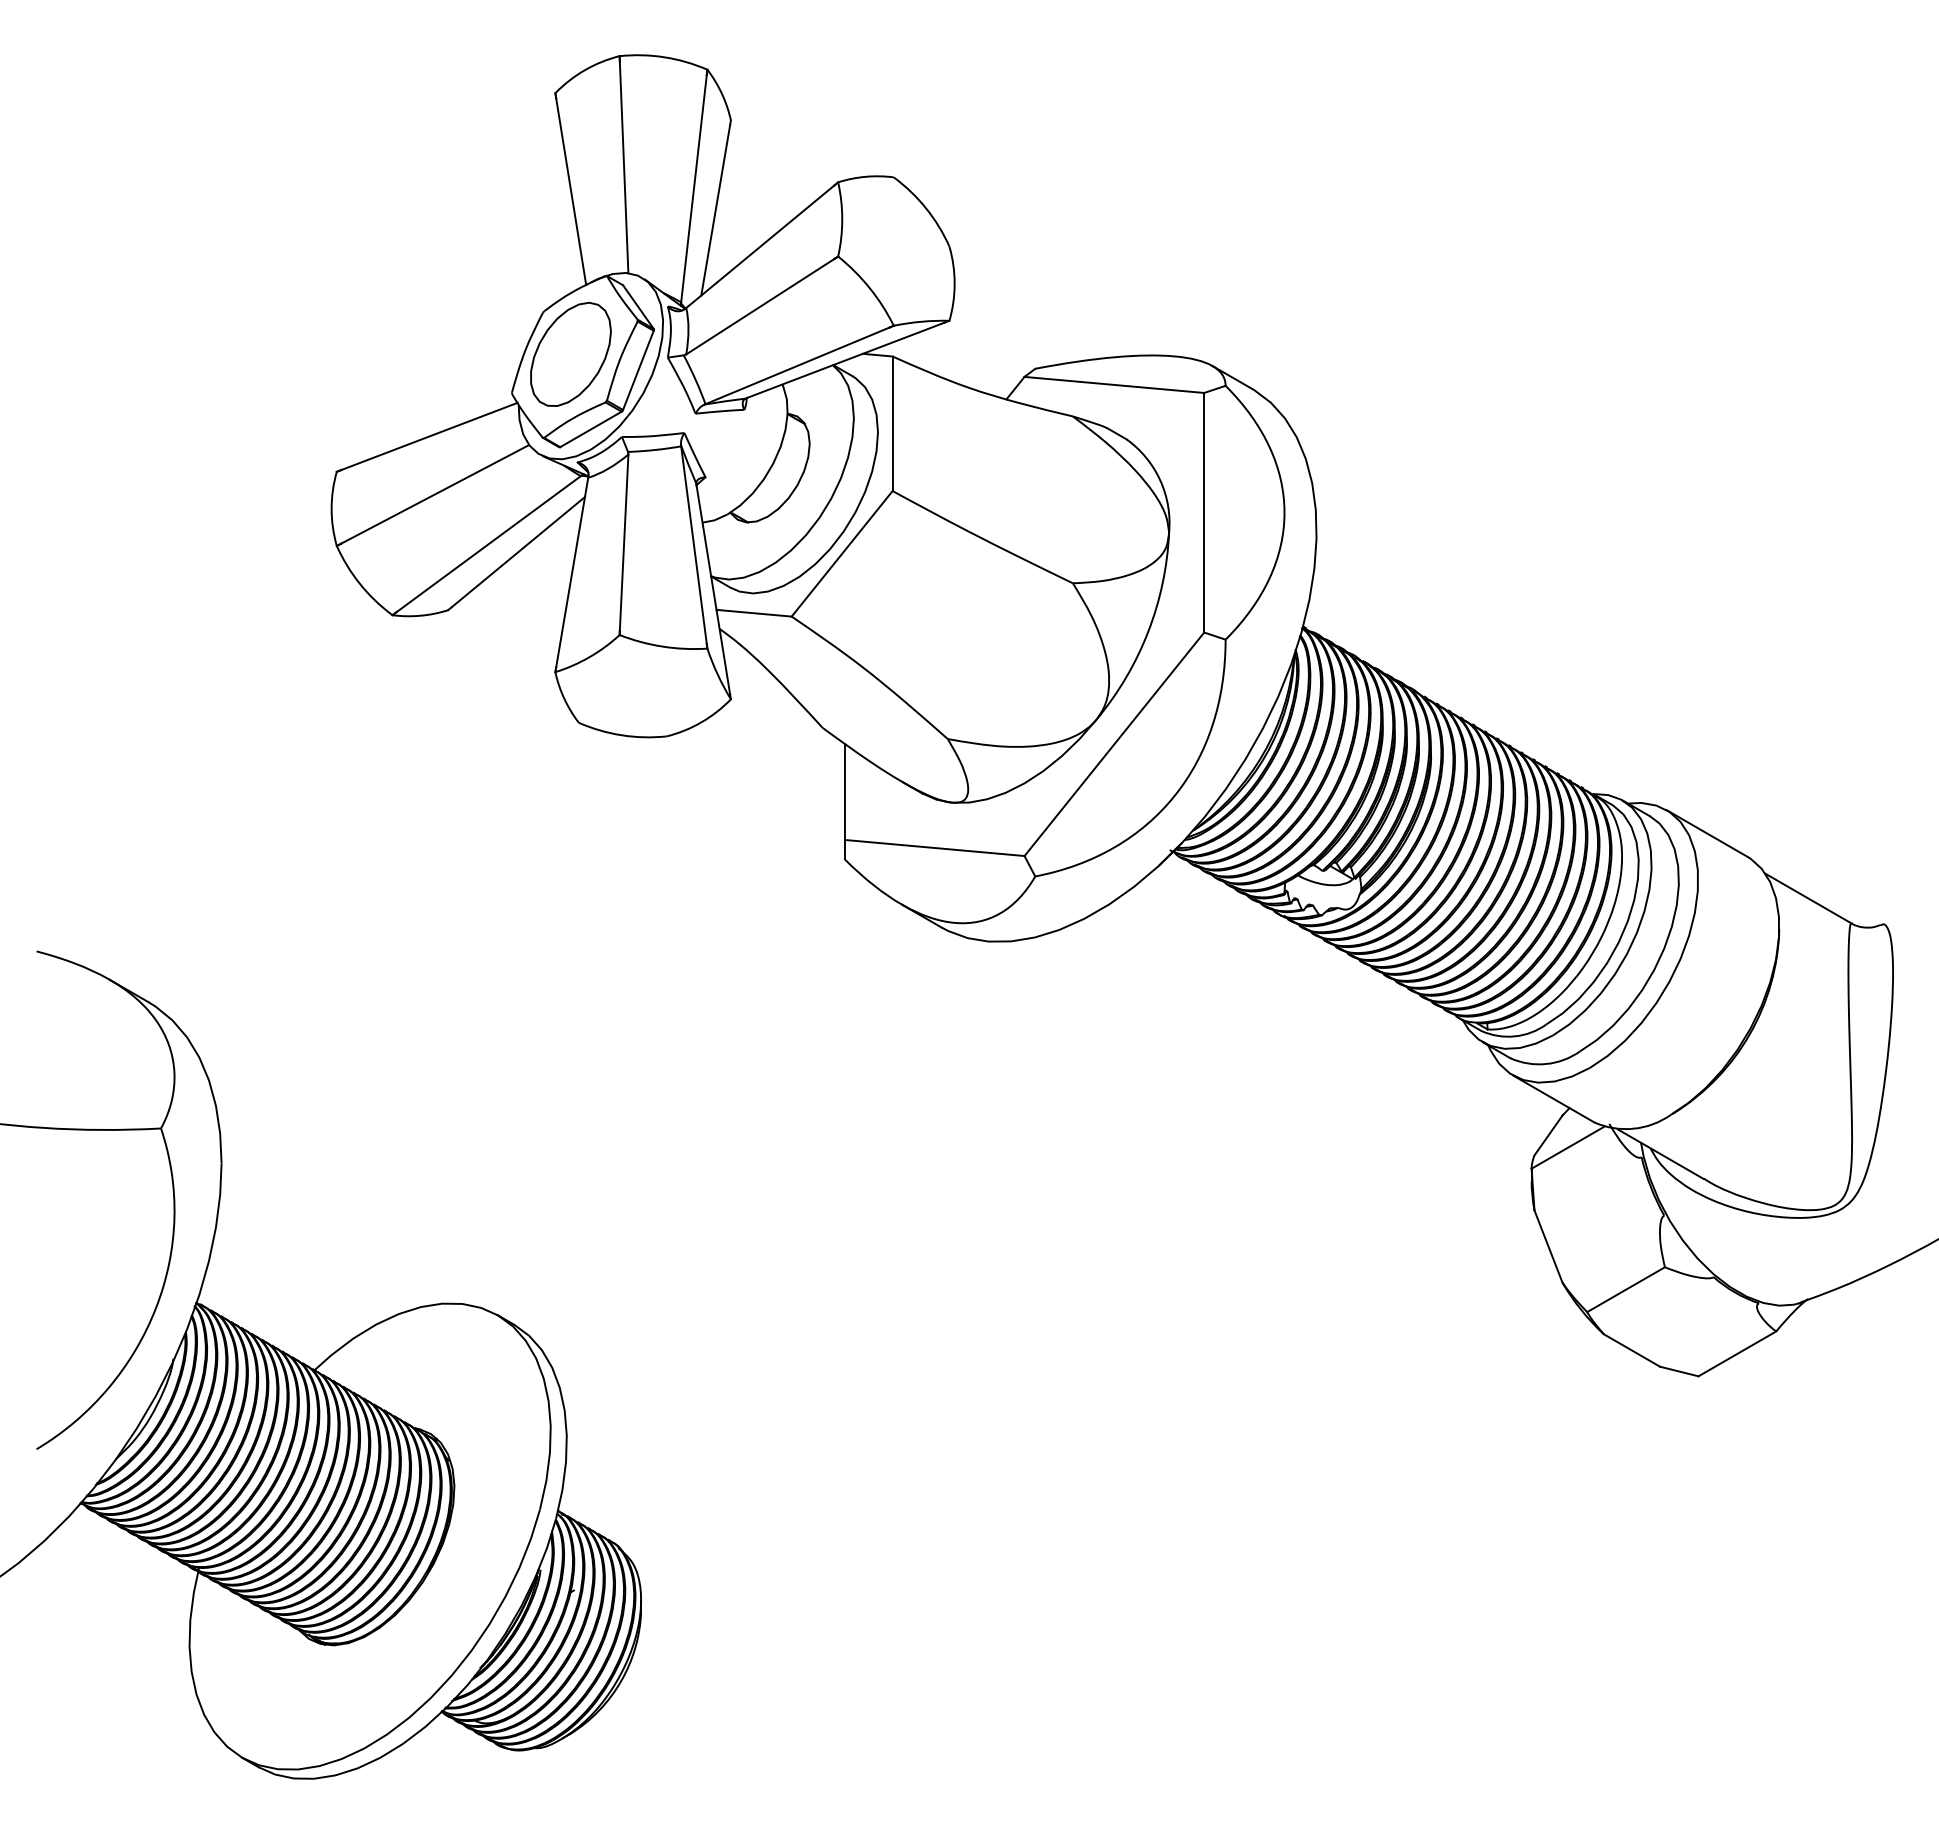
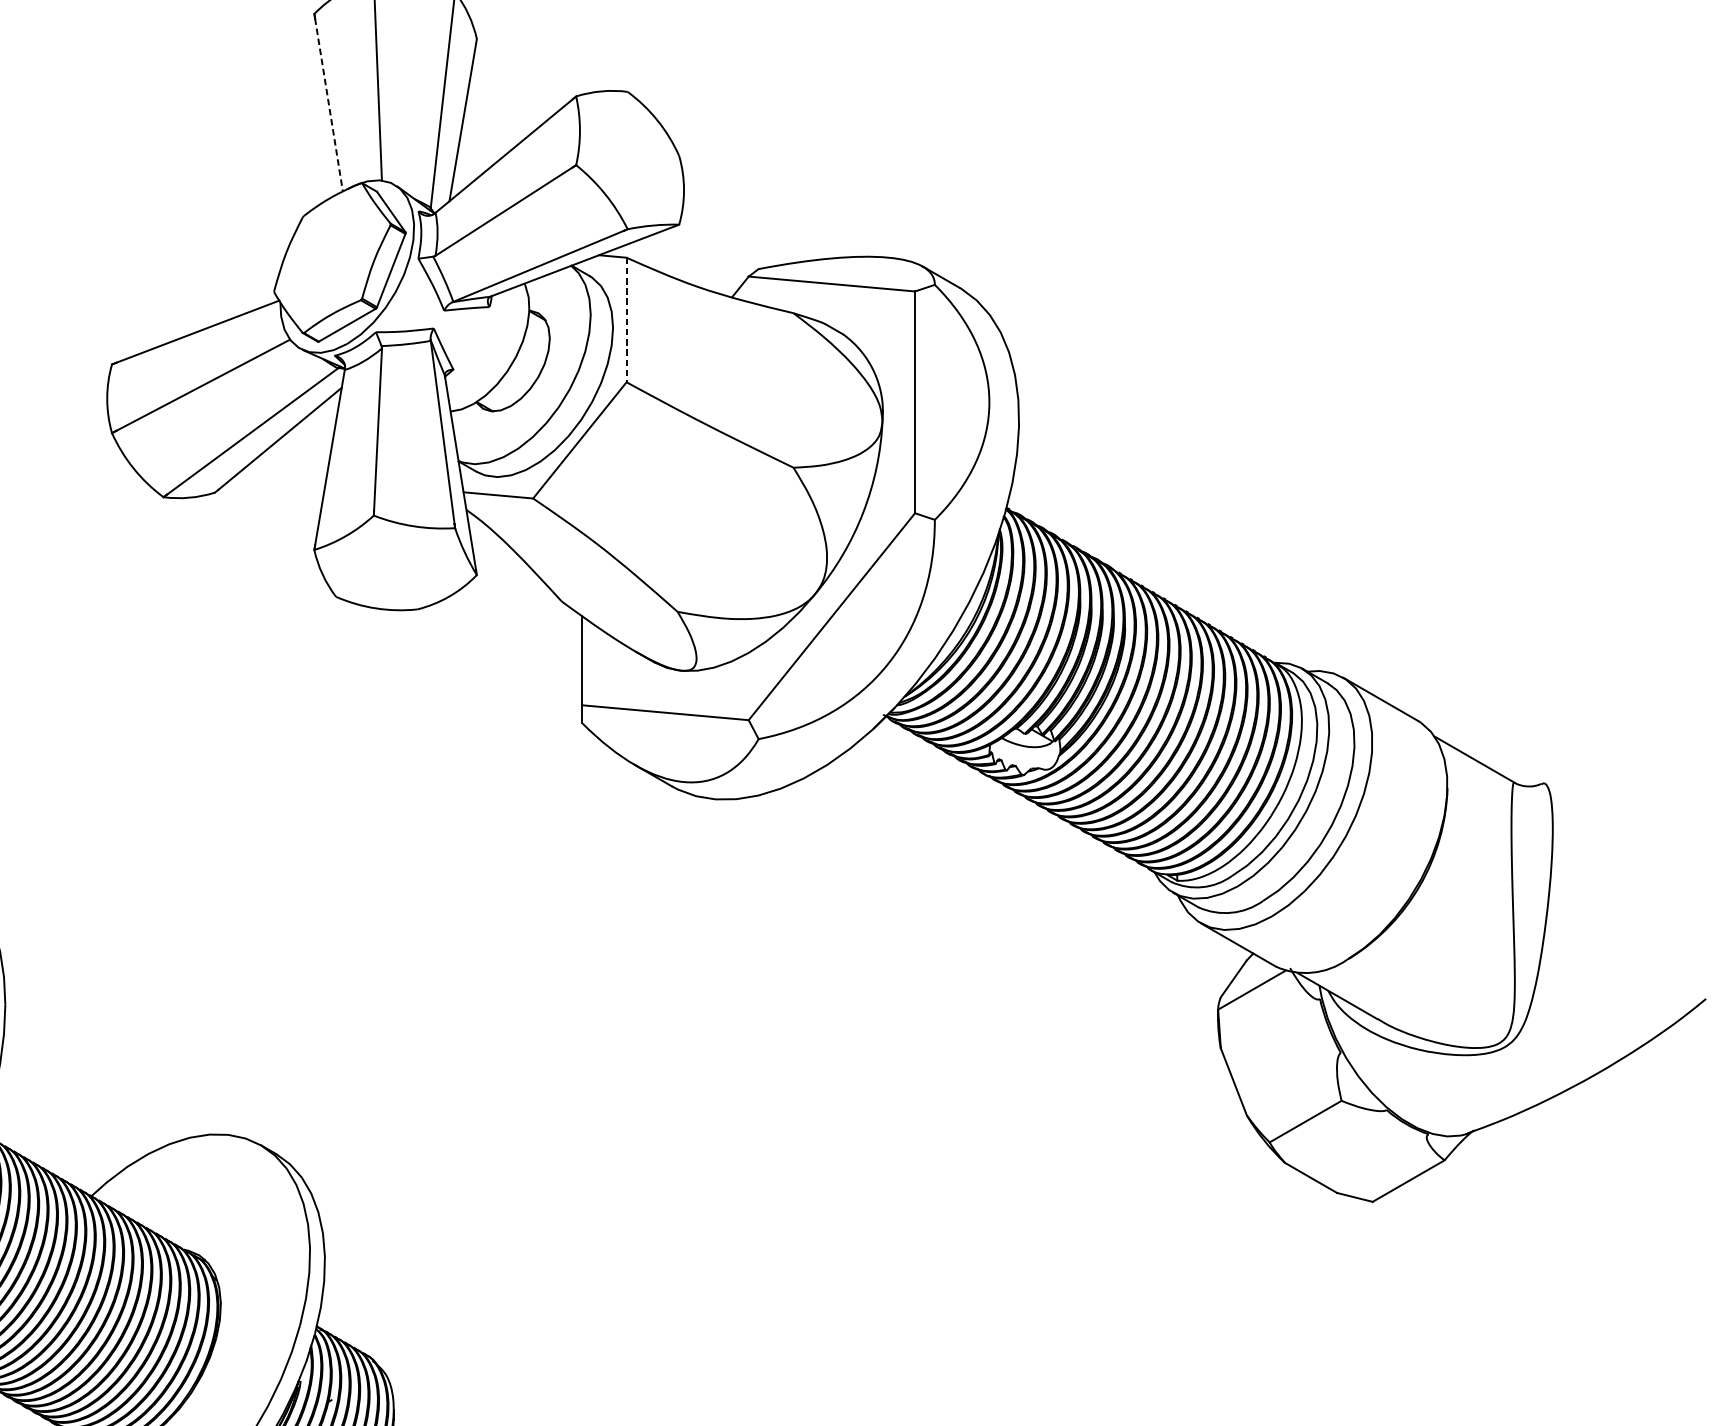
line: (571, 191) -> (329, 104), solid -> dashed
part: (570, 353) -> (328, 254), removed
line: (892, 424) -> (626, 320), solid -> dashed

